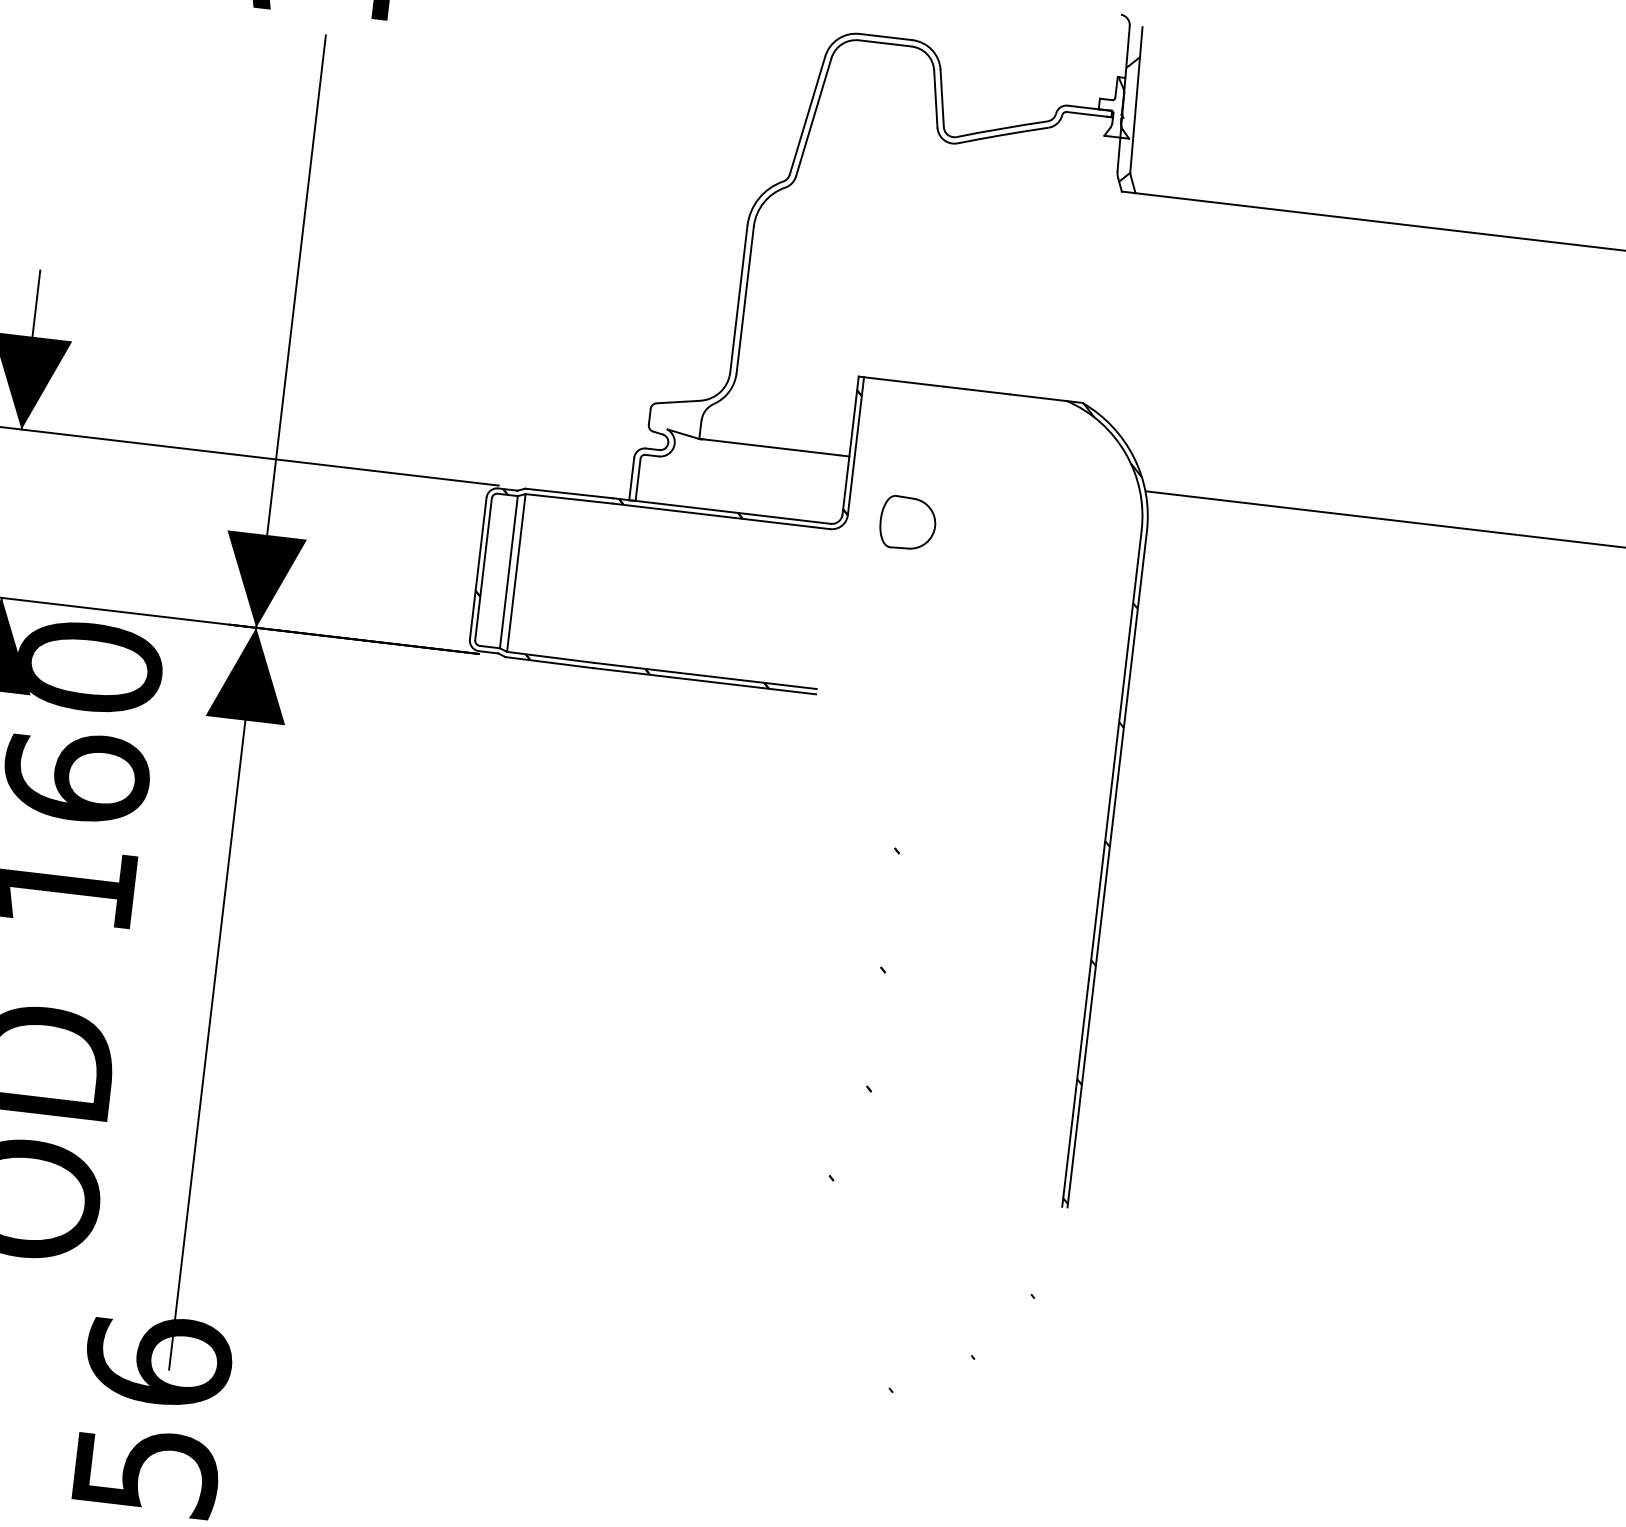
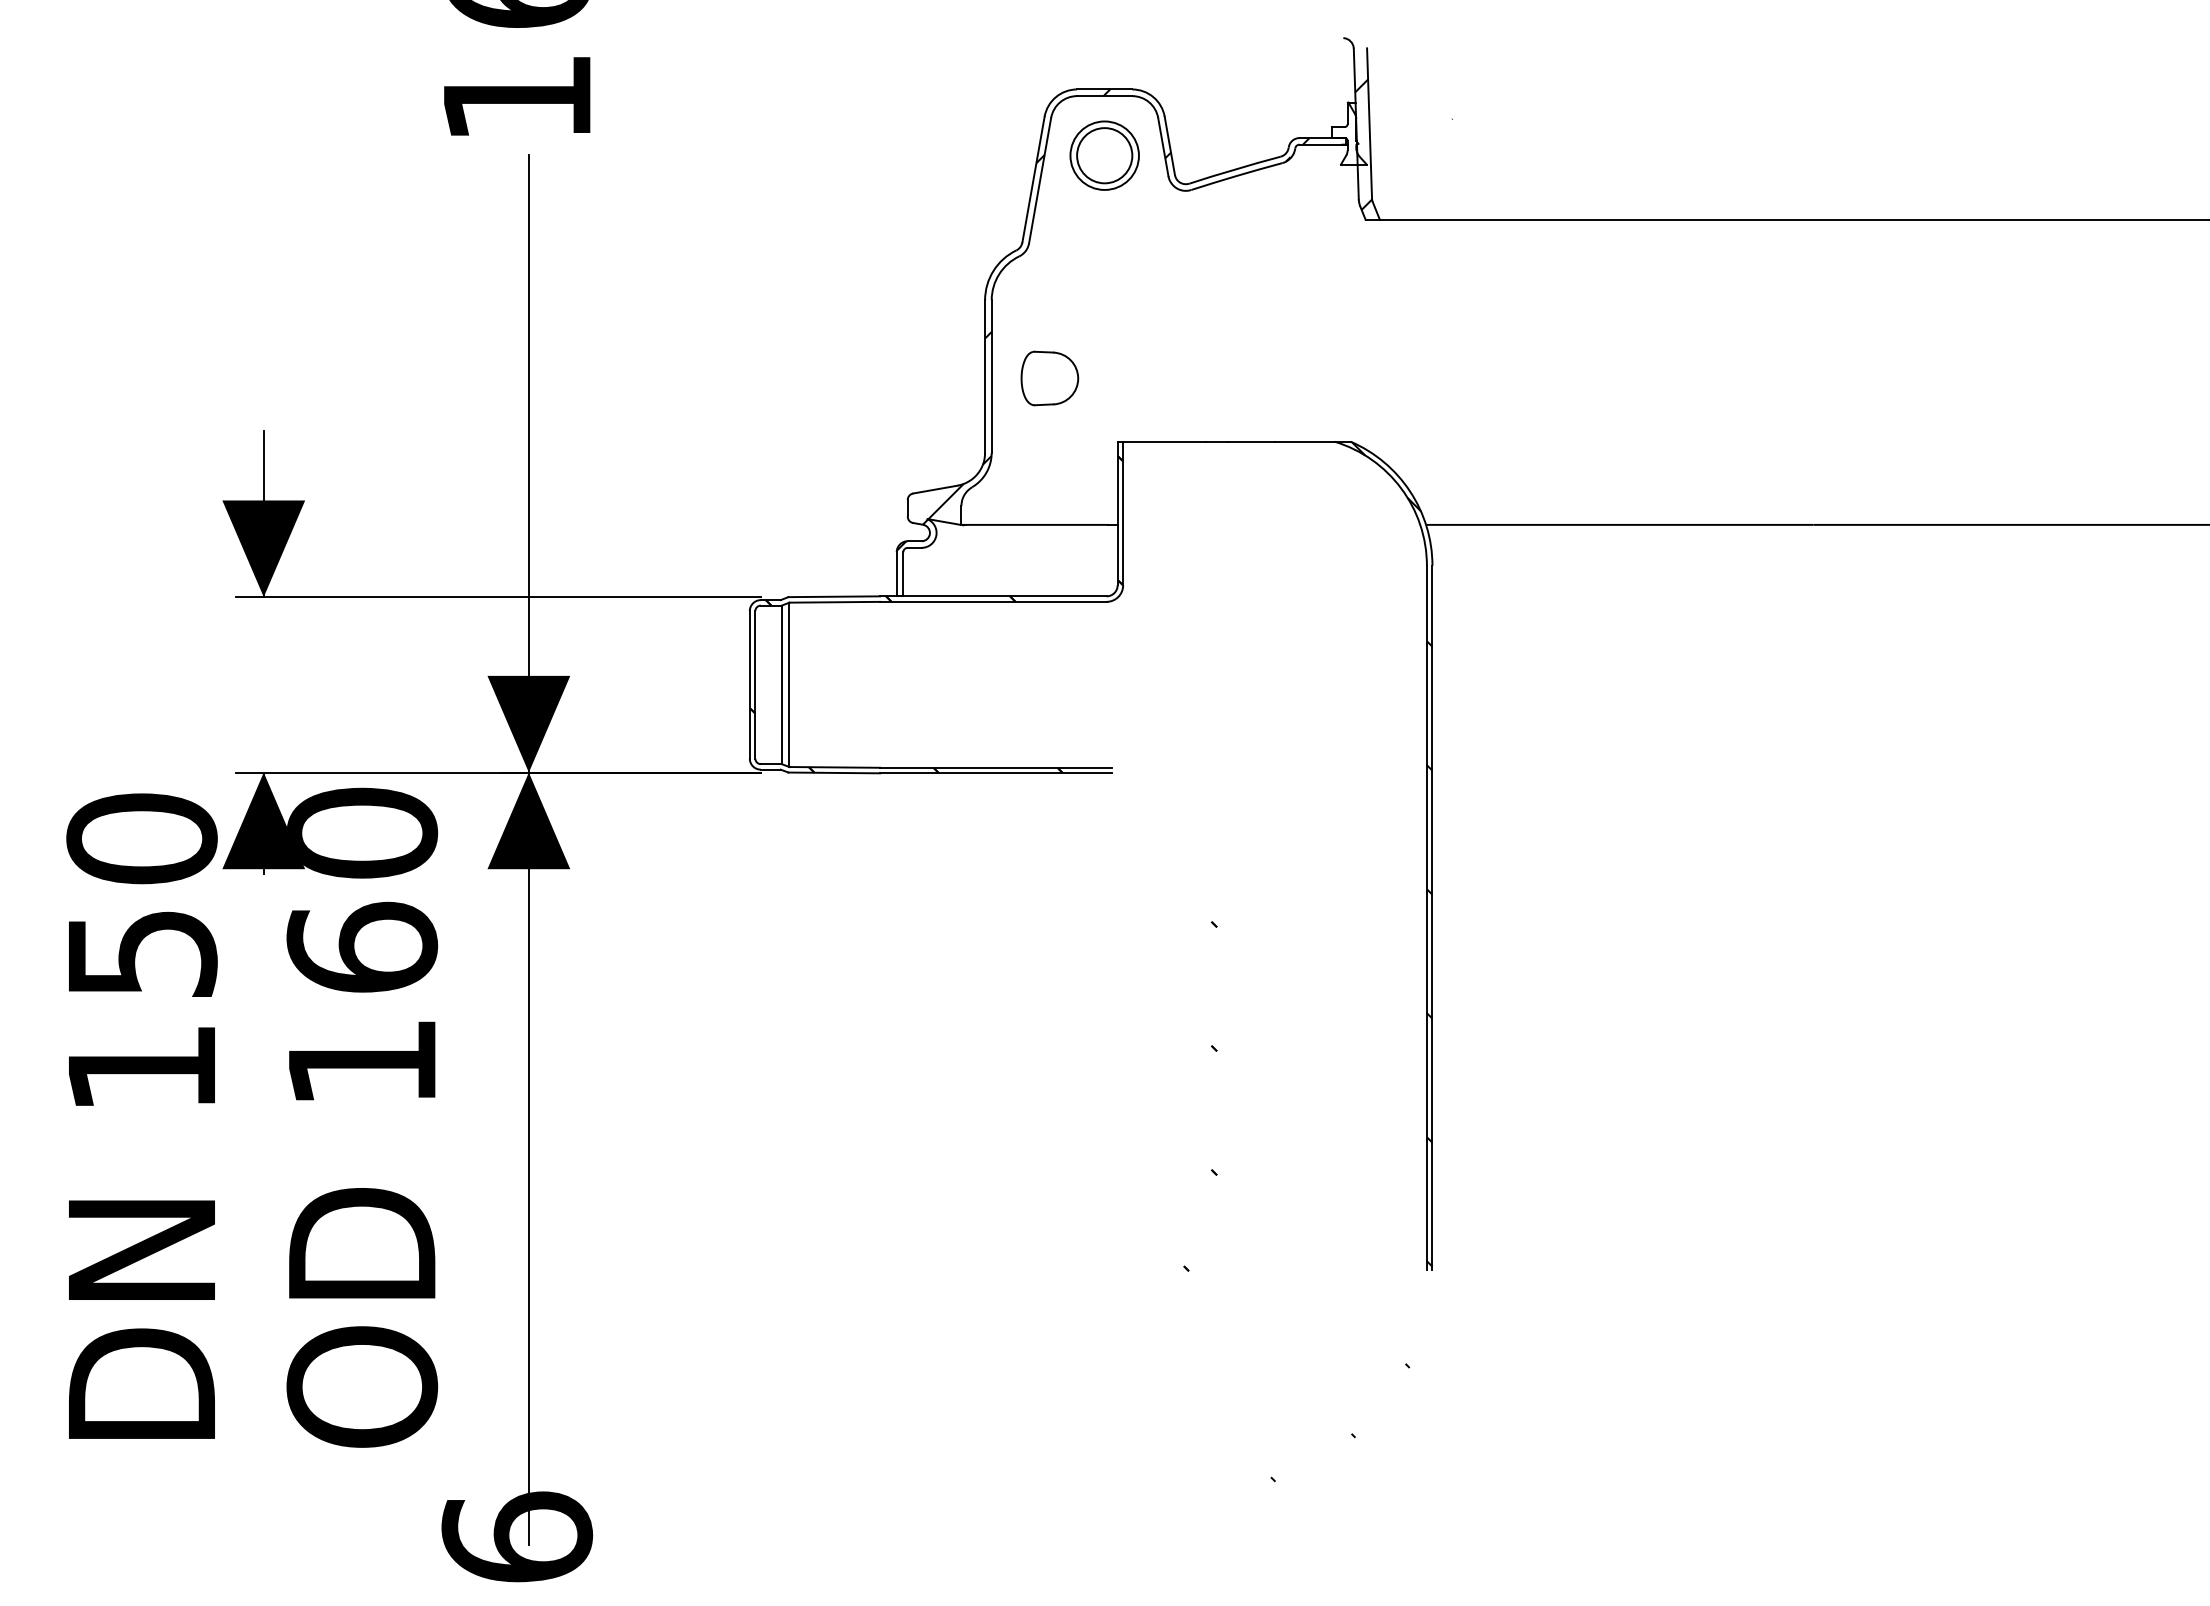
part: (878, 100) -> (1104, 155), added
hatch: (927, 265) -> (1174, 319), added
part: (907, 523) -> (1049, 378), moved

